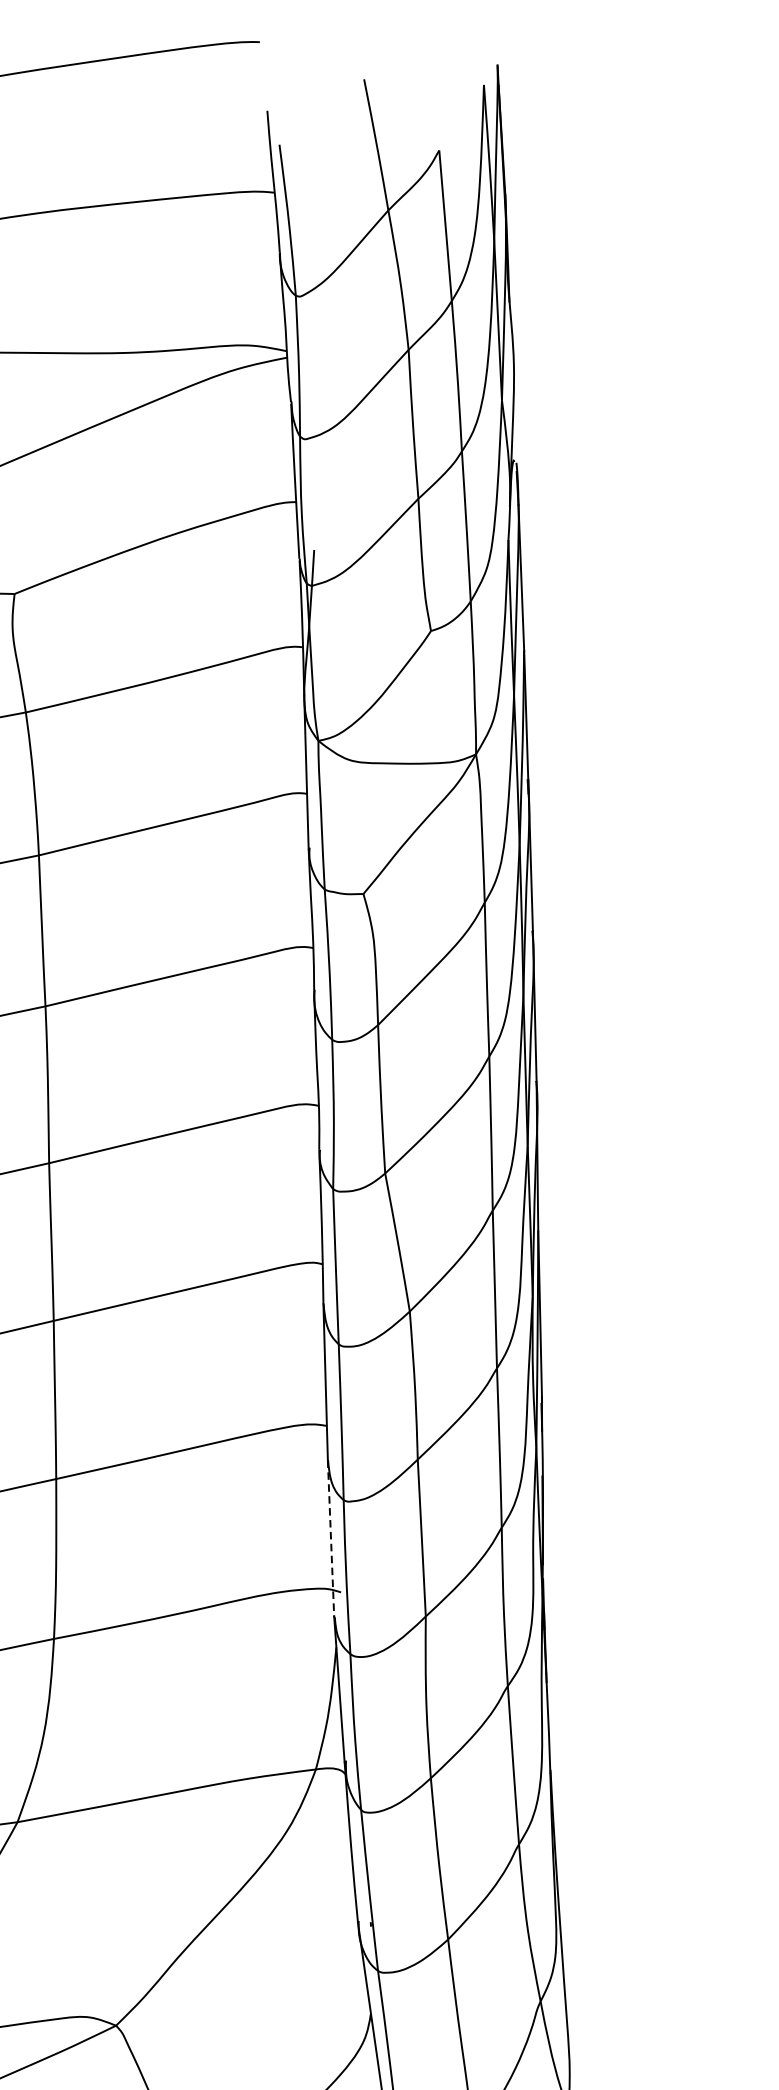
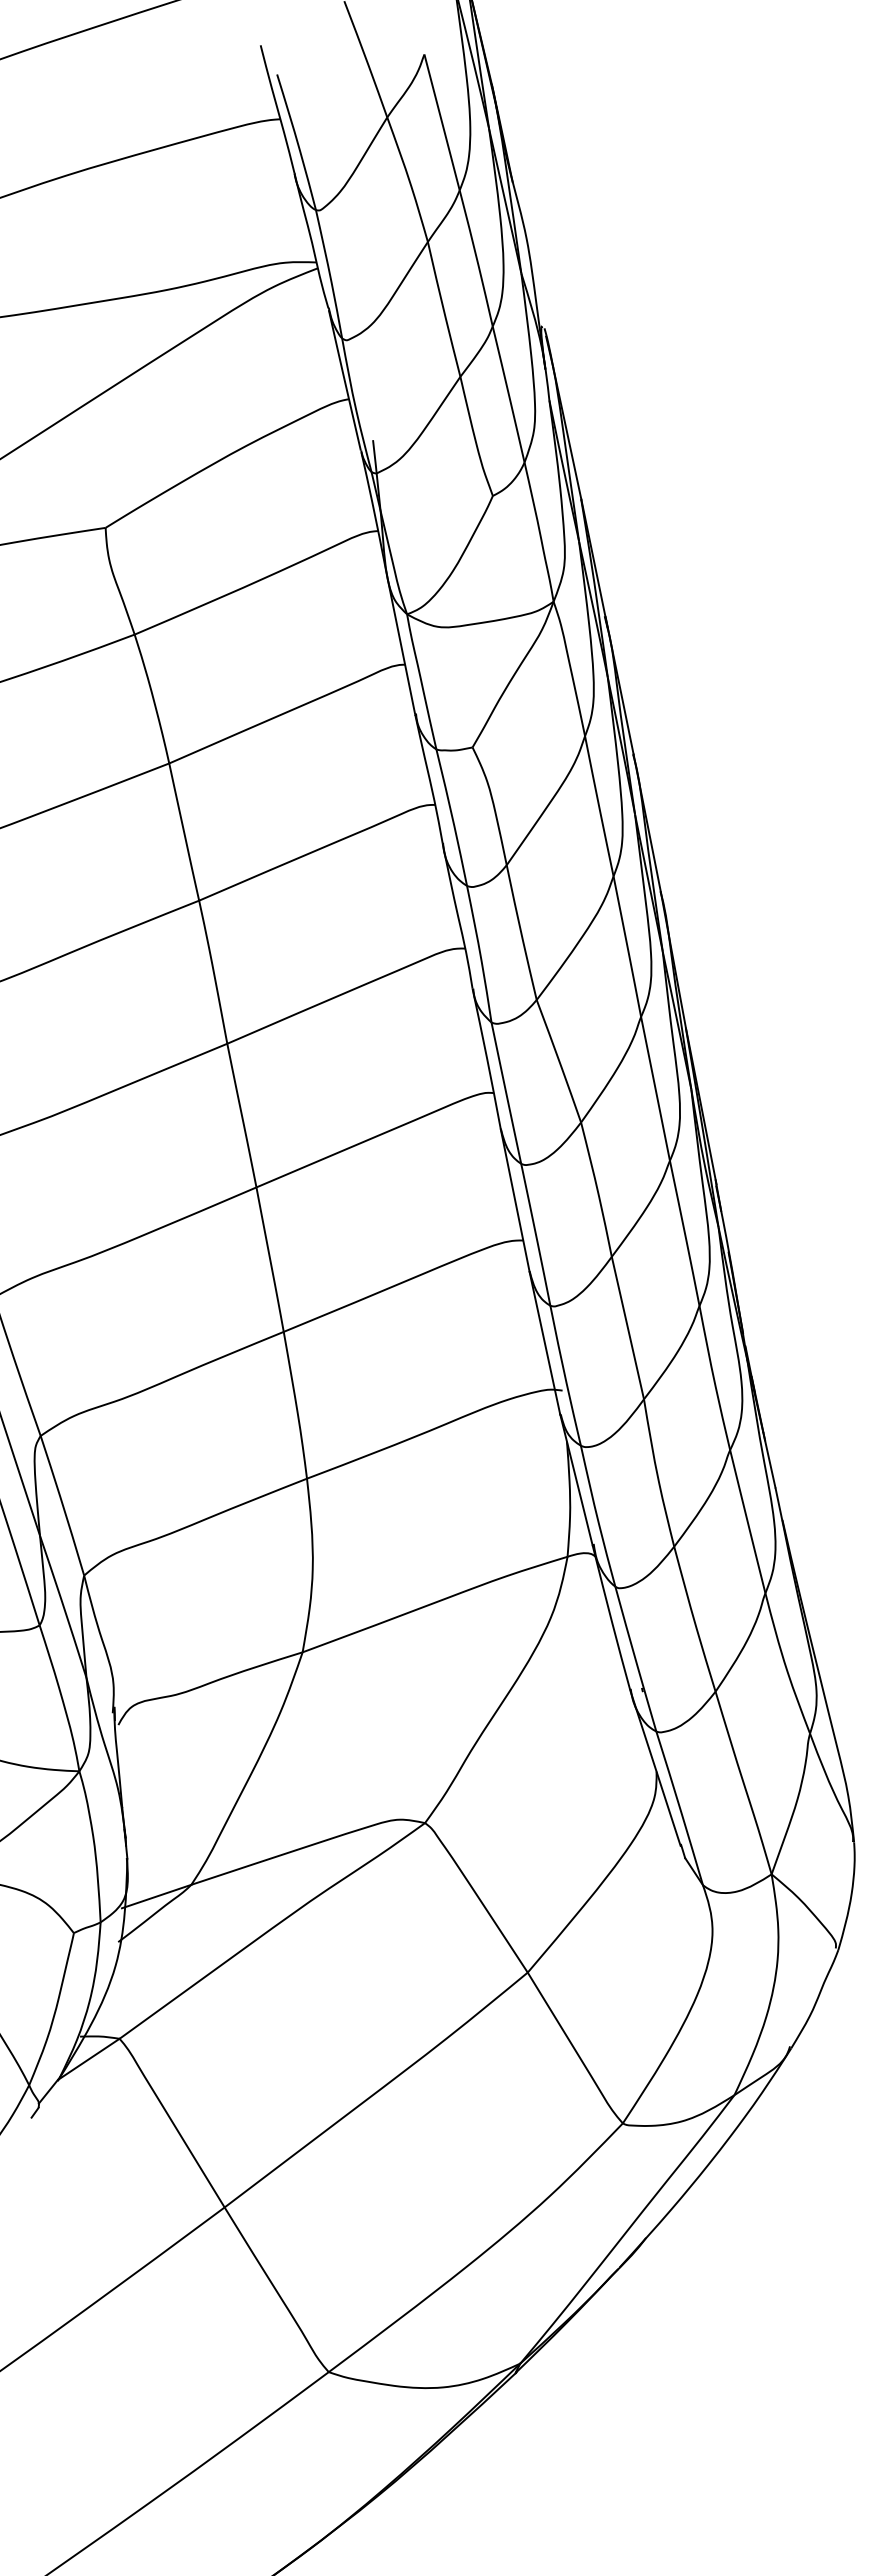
line: (331, 1539) -> (545, 1343), dashed -> solid

